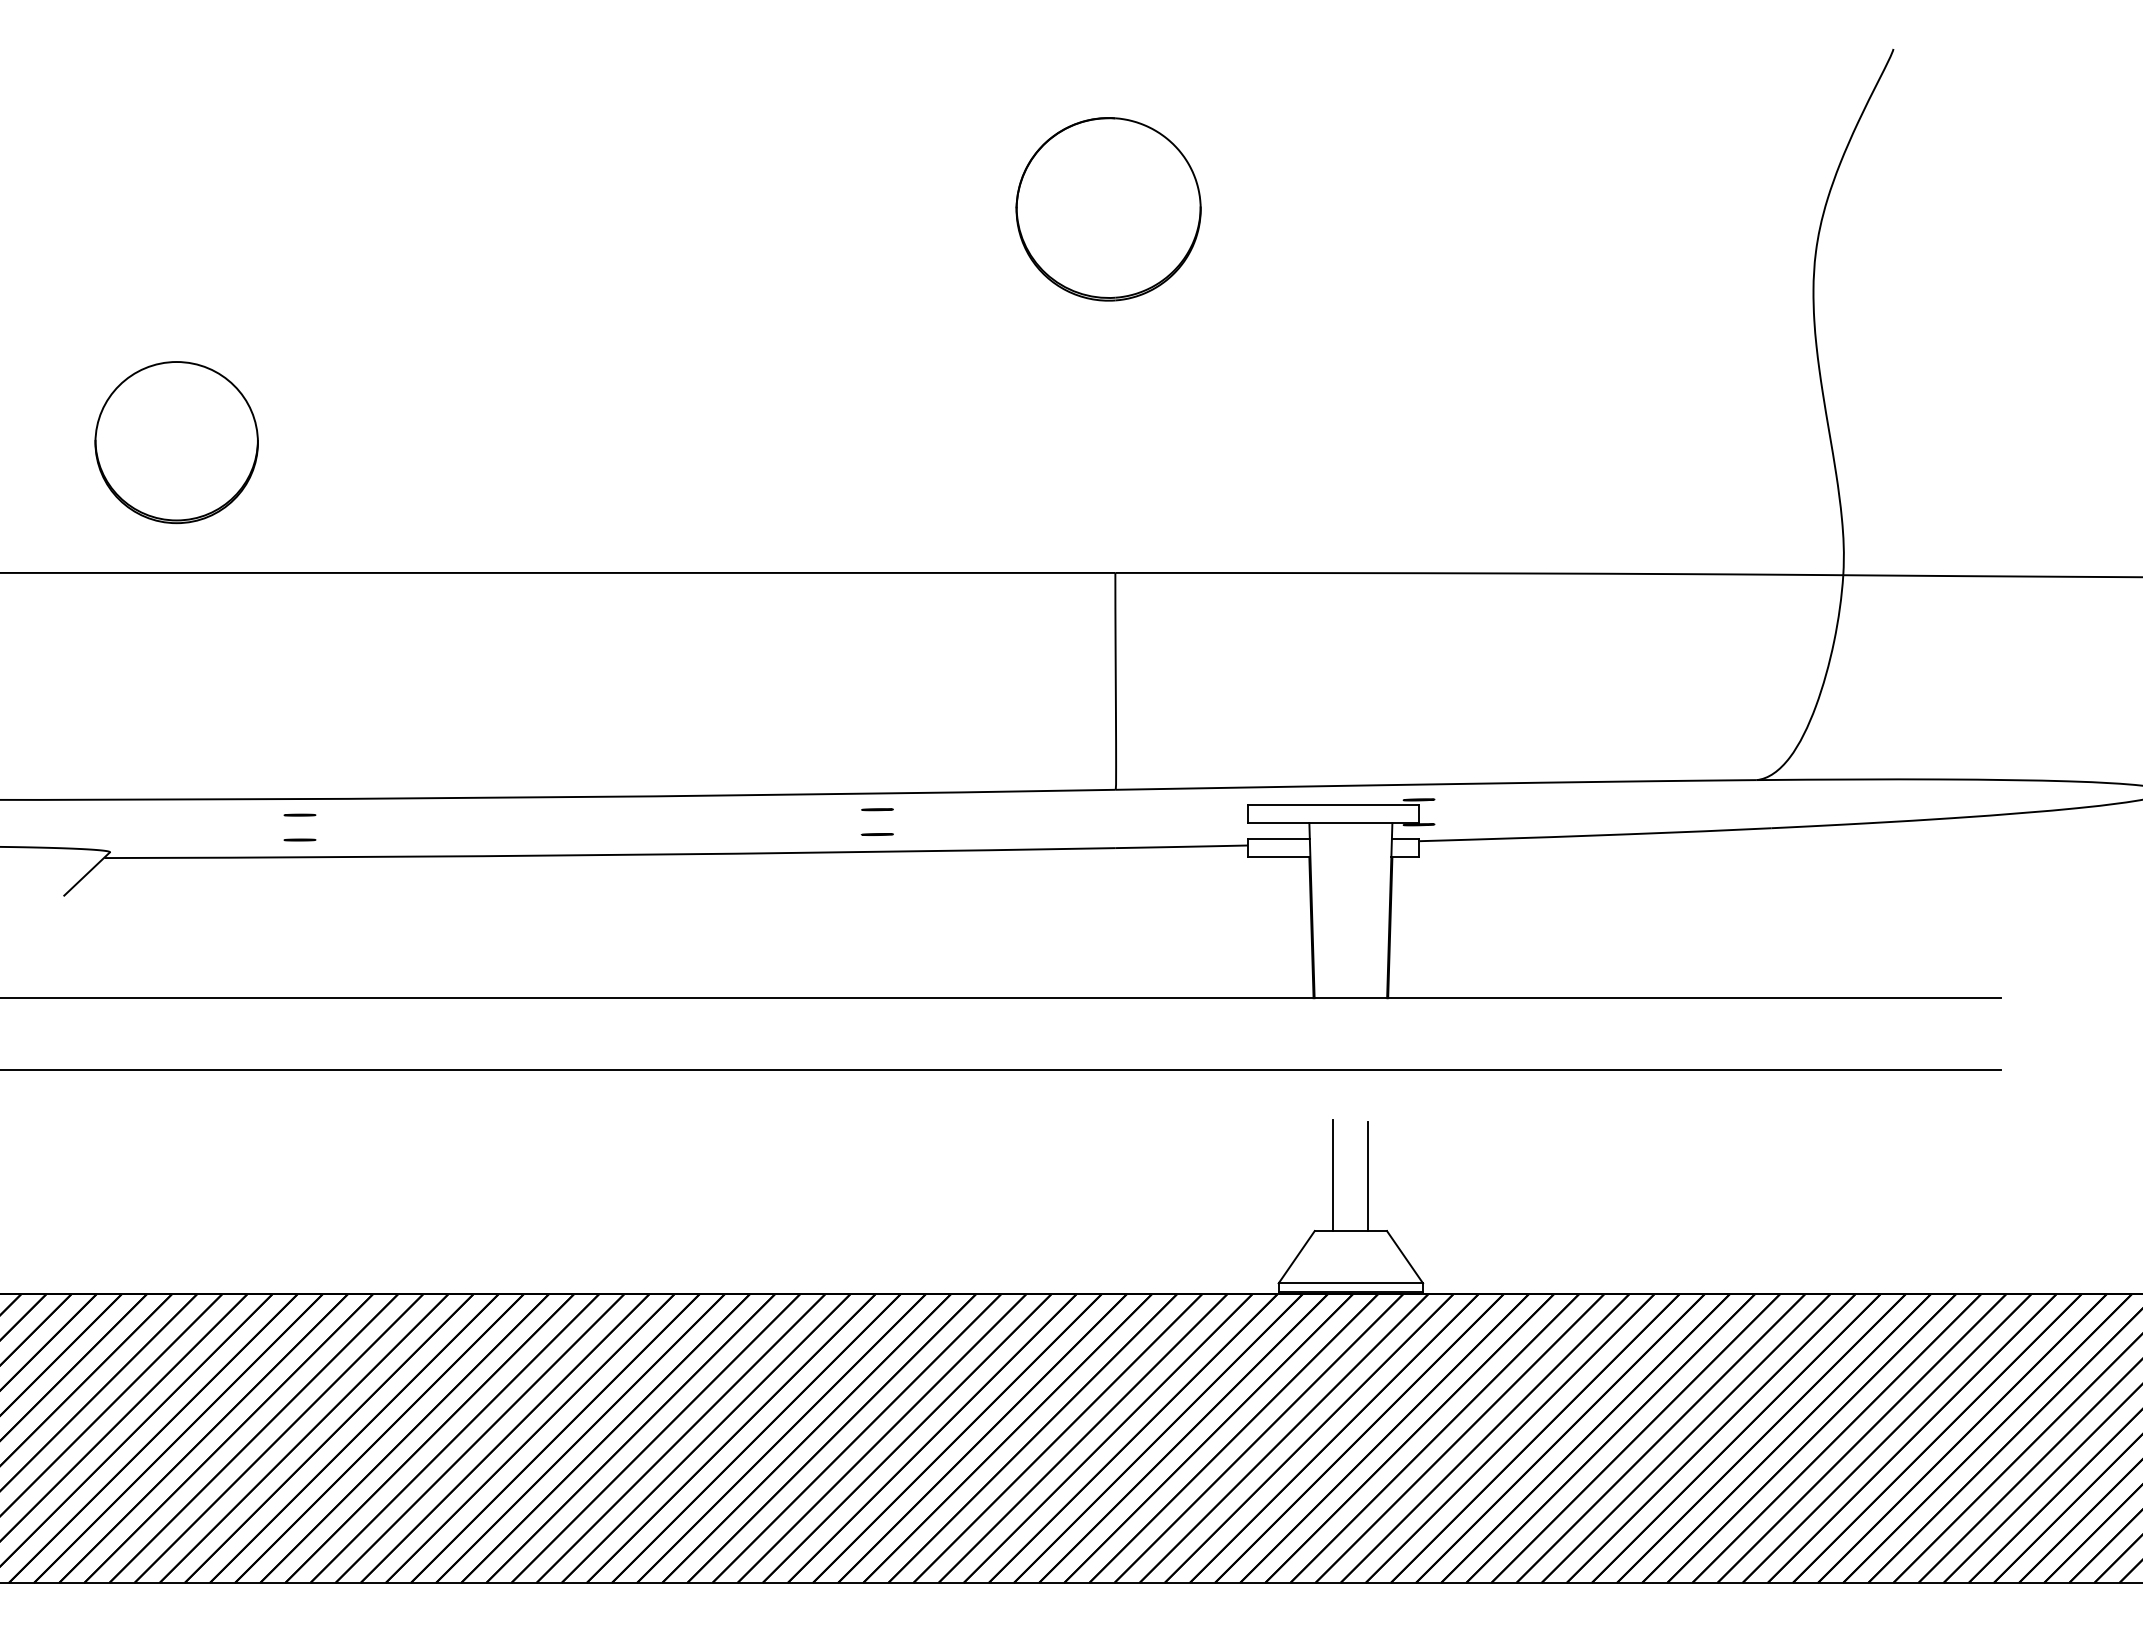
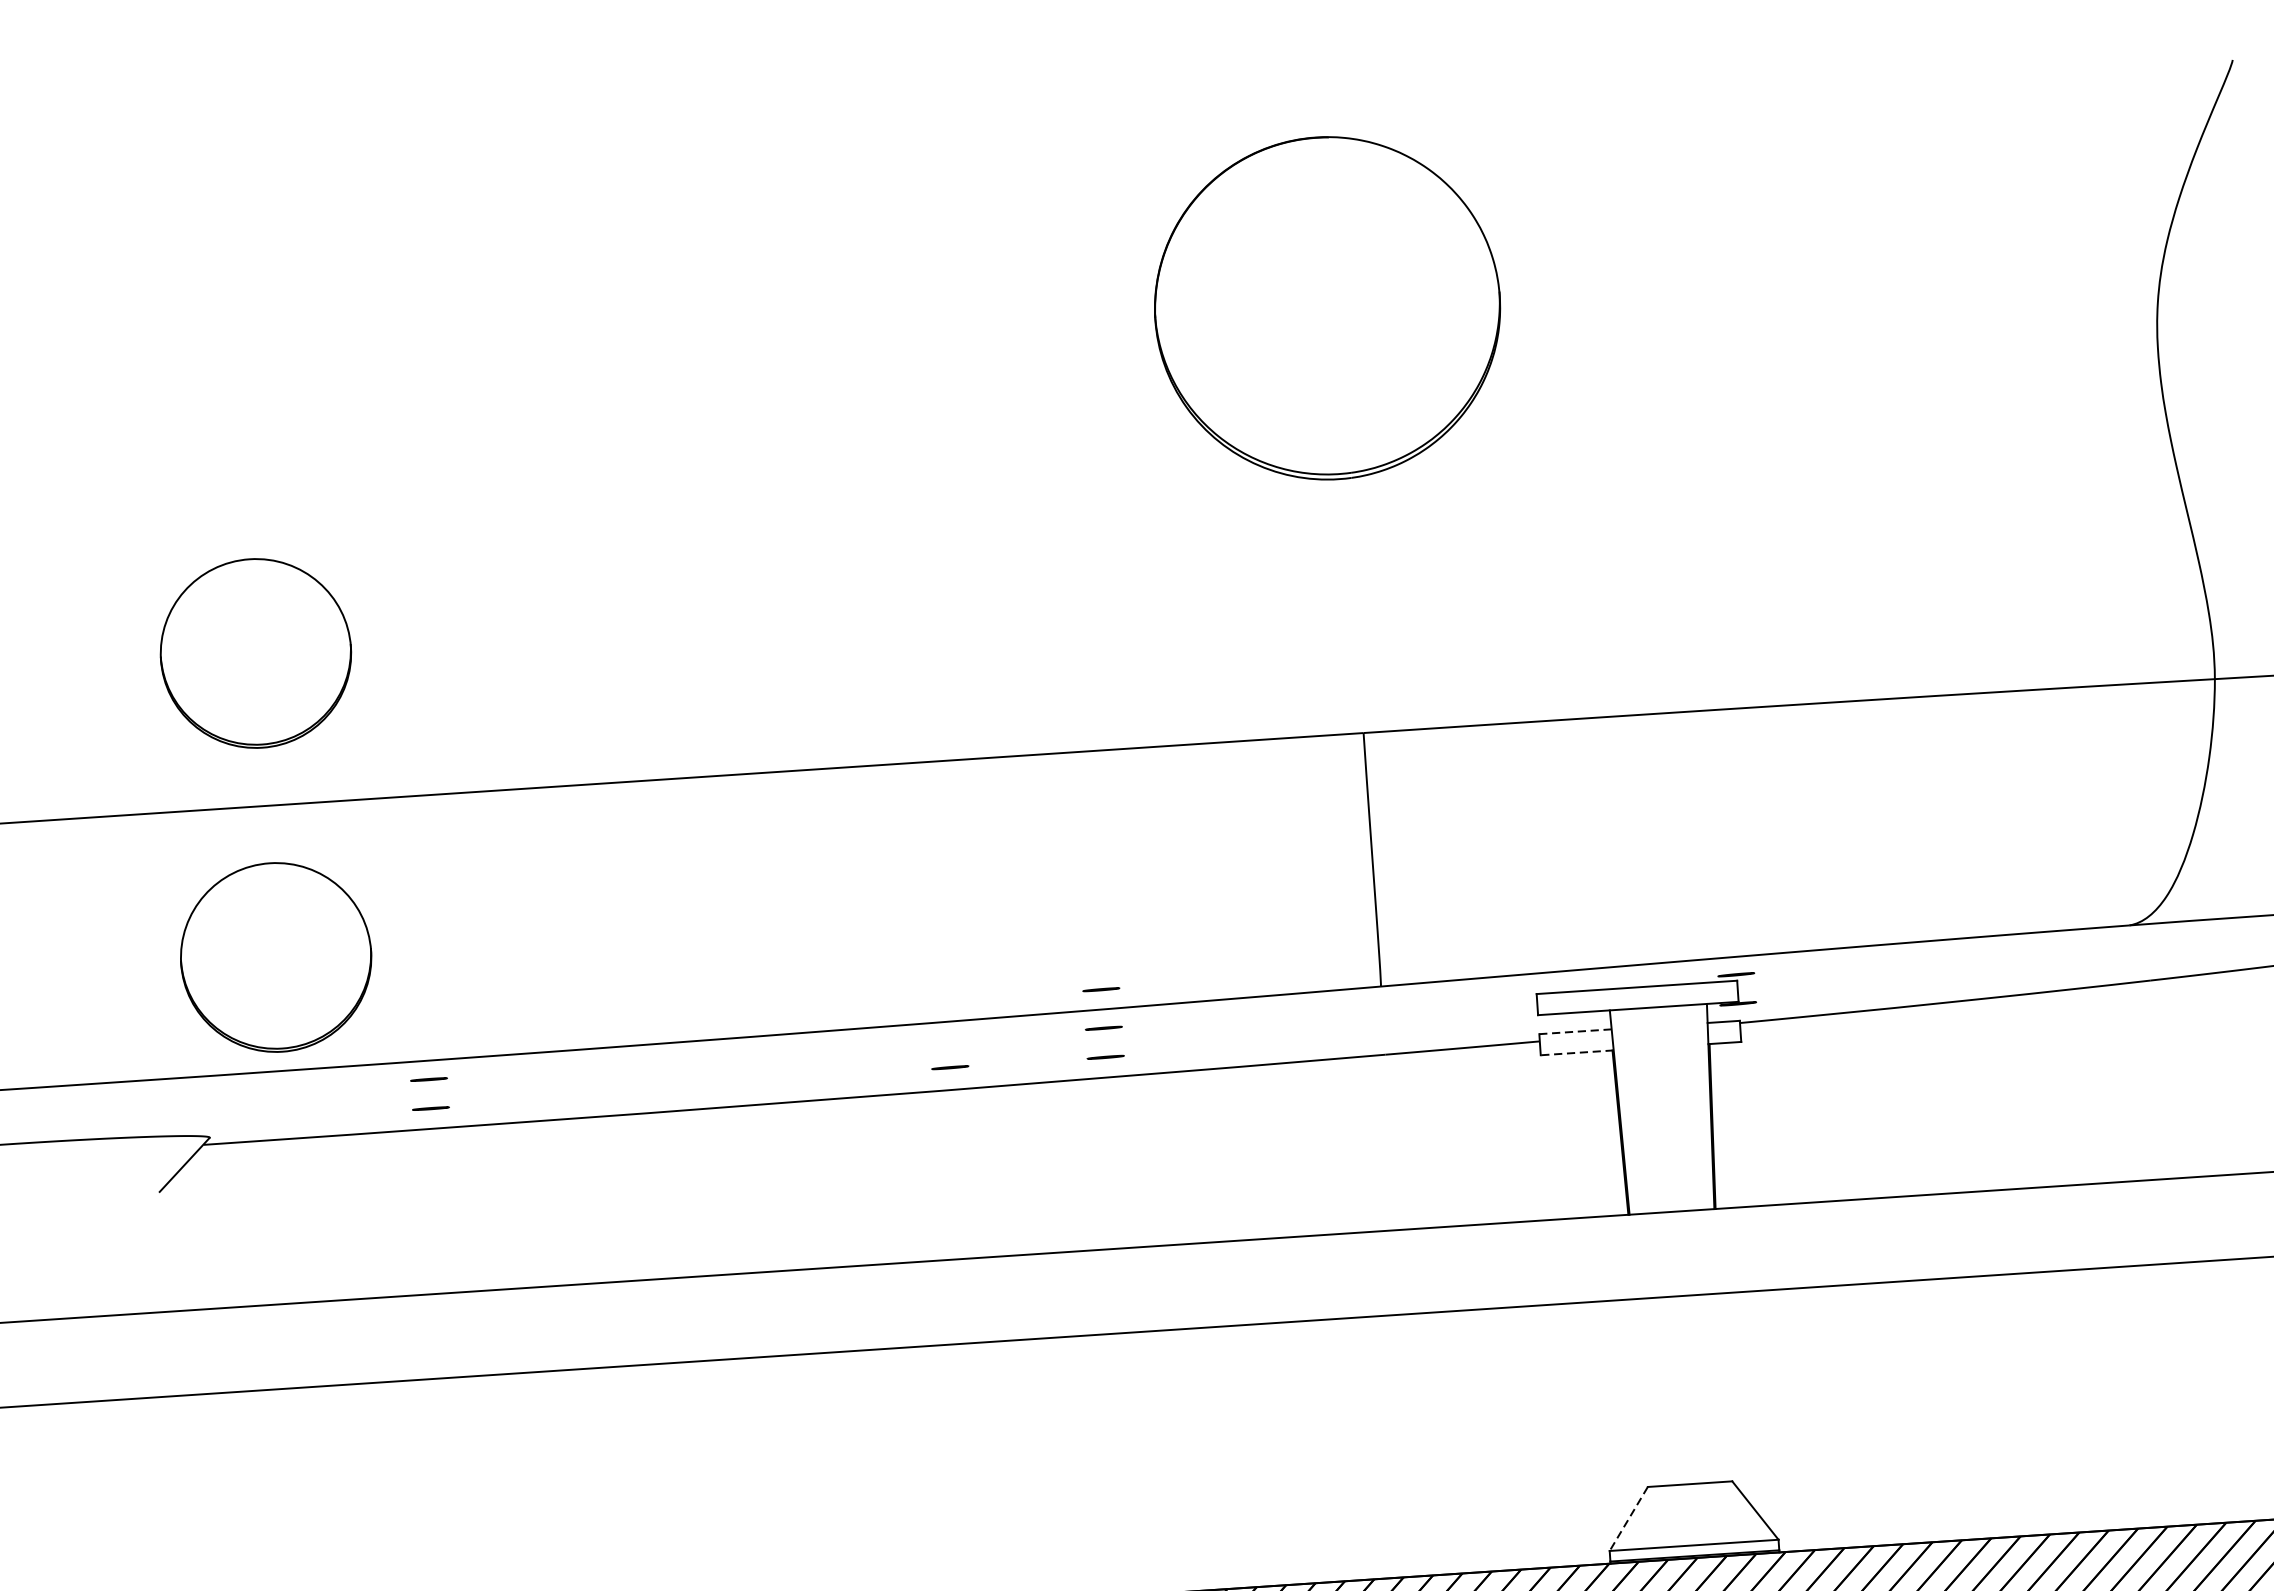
part: (1108, 209) -> (1327, 308), size x1.6
part: (176, 702) -> (275, 957), added
line: (877, 776) -> (1101, 989), added
line: (743, 834) -> (949, 1067), added
line: (1278, 839) -> (1575, 1032), solid -> dashed
line: (1278, 857) -> (1576, 1053), solid -> dashed
line: (1333, 1175) -> (1665, 1420), removed
line: (1368, 1176) -> (1706, 1419), removed
line: (1296, 1257) -> (1628, 1519), solid -> dashed

